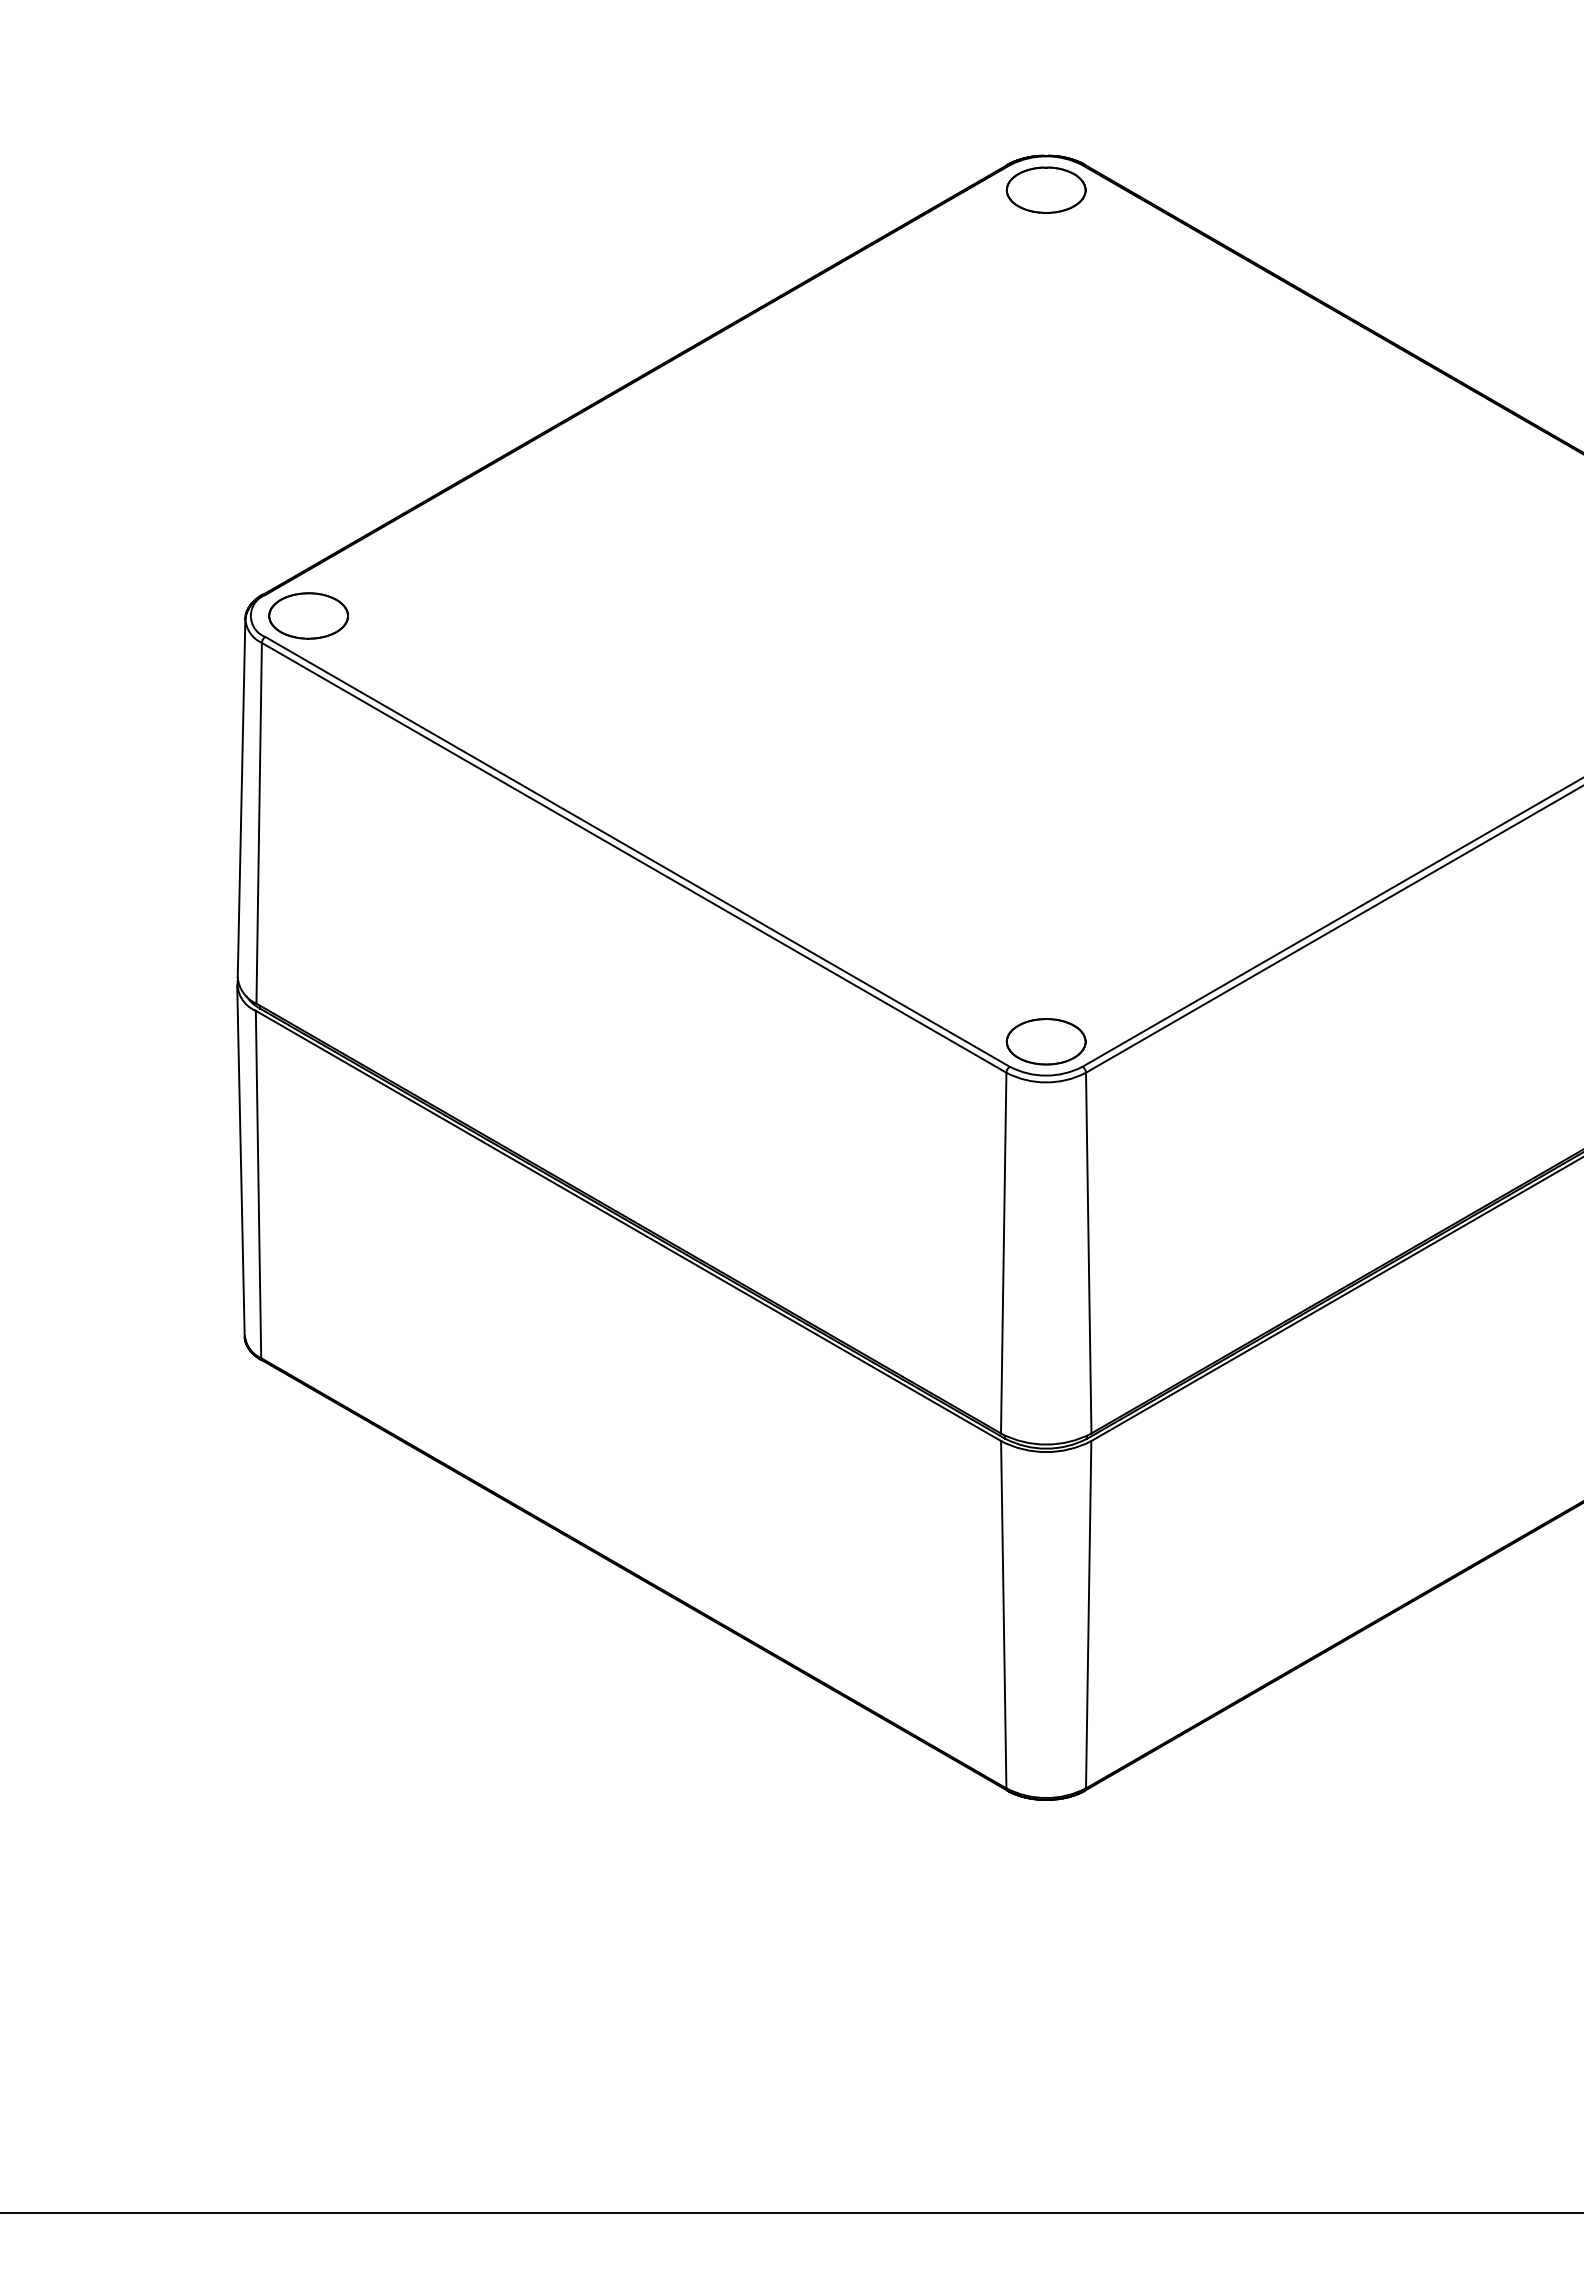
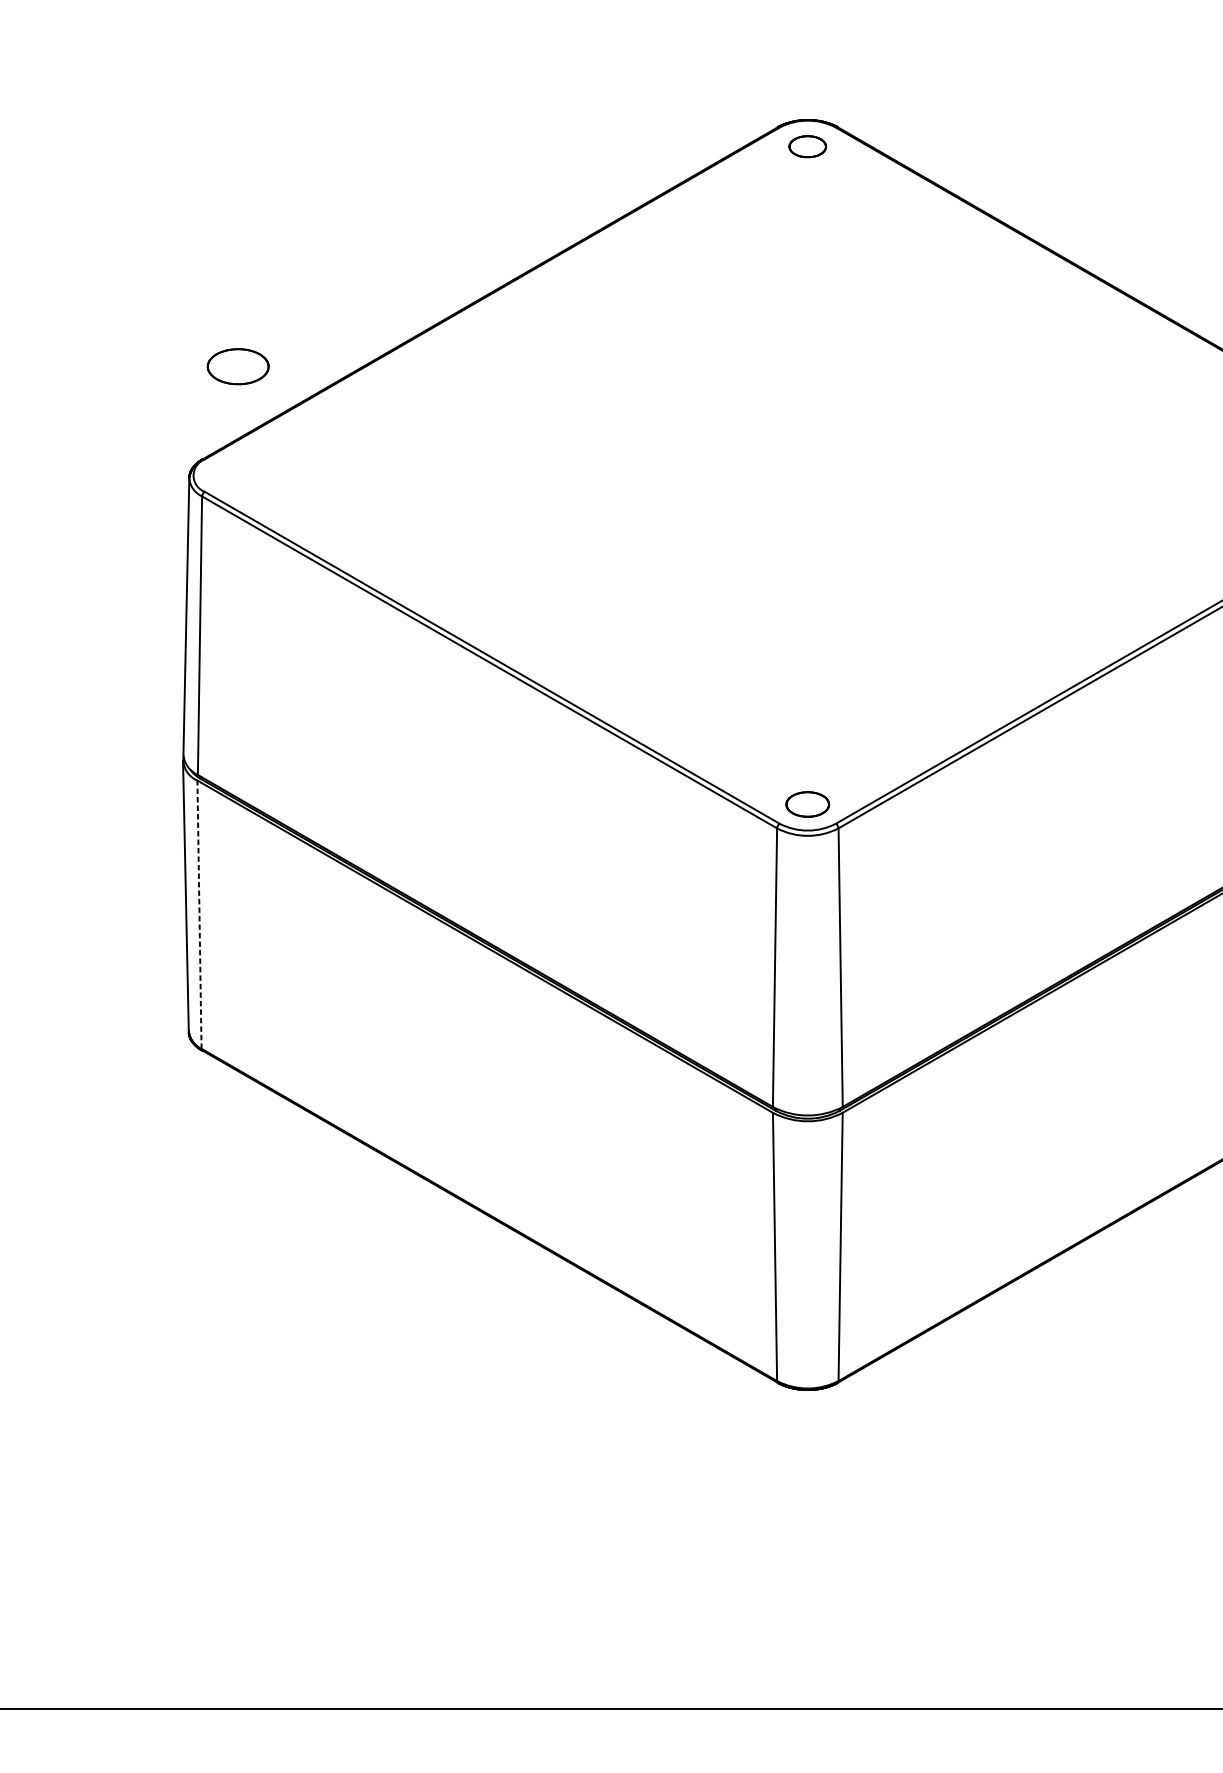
part: (1045, 189) -> (807, 146), size x0.6
part: (308, 615) -> (238, 366), moved
part: (1045, 1041) -> (807, 804), size x0.7
line: (258, 1184) -> (199, 914), solid -> dashed

